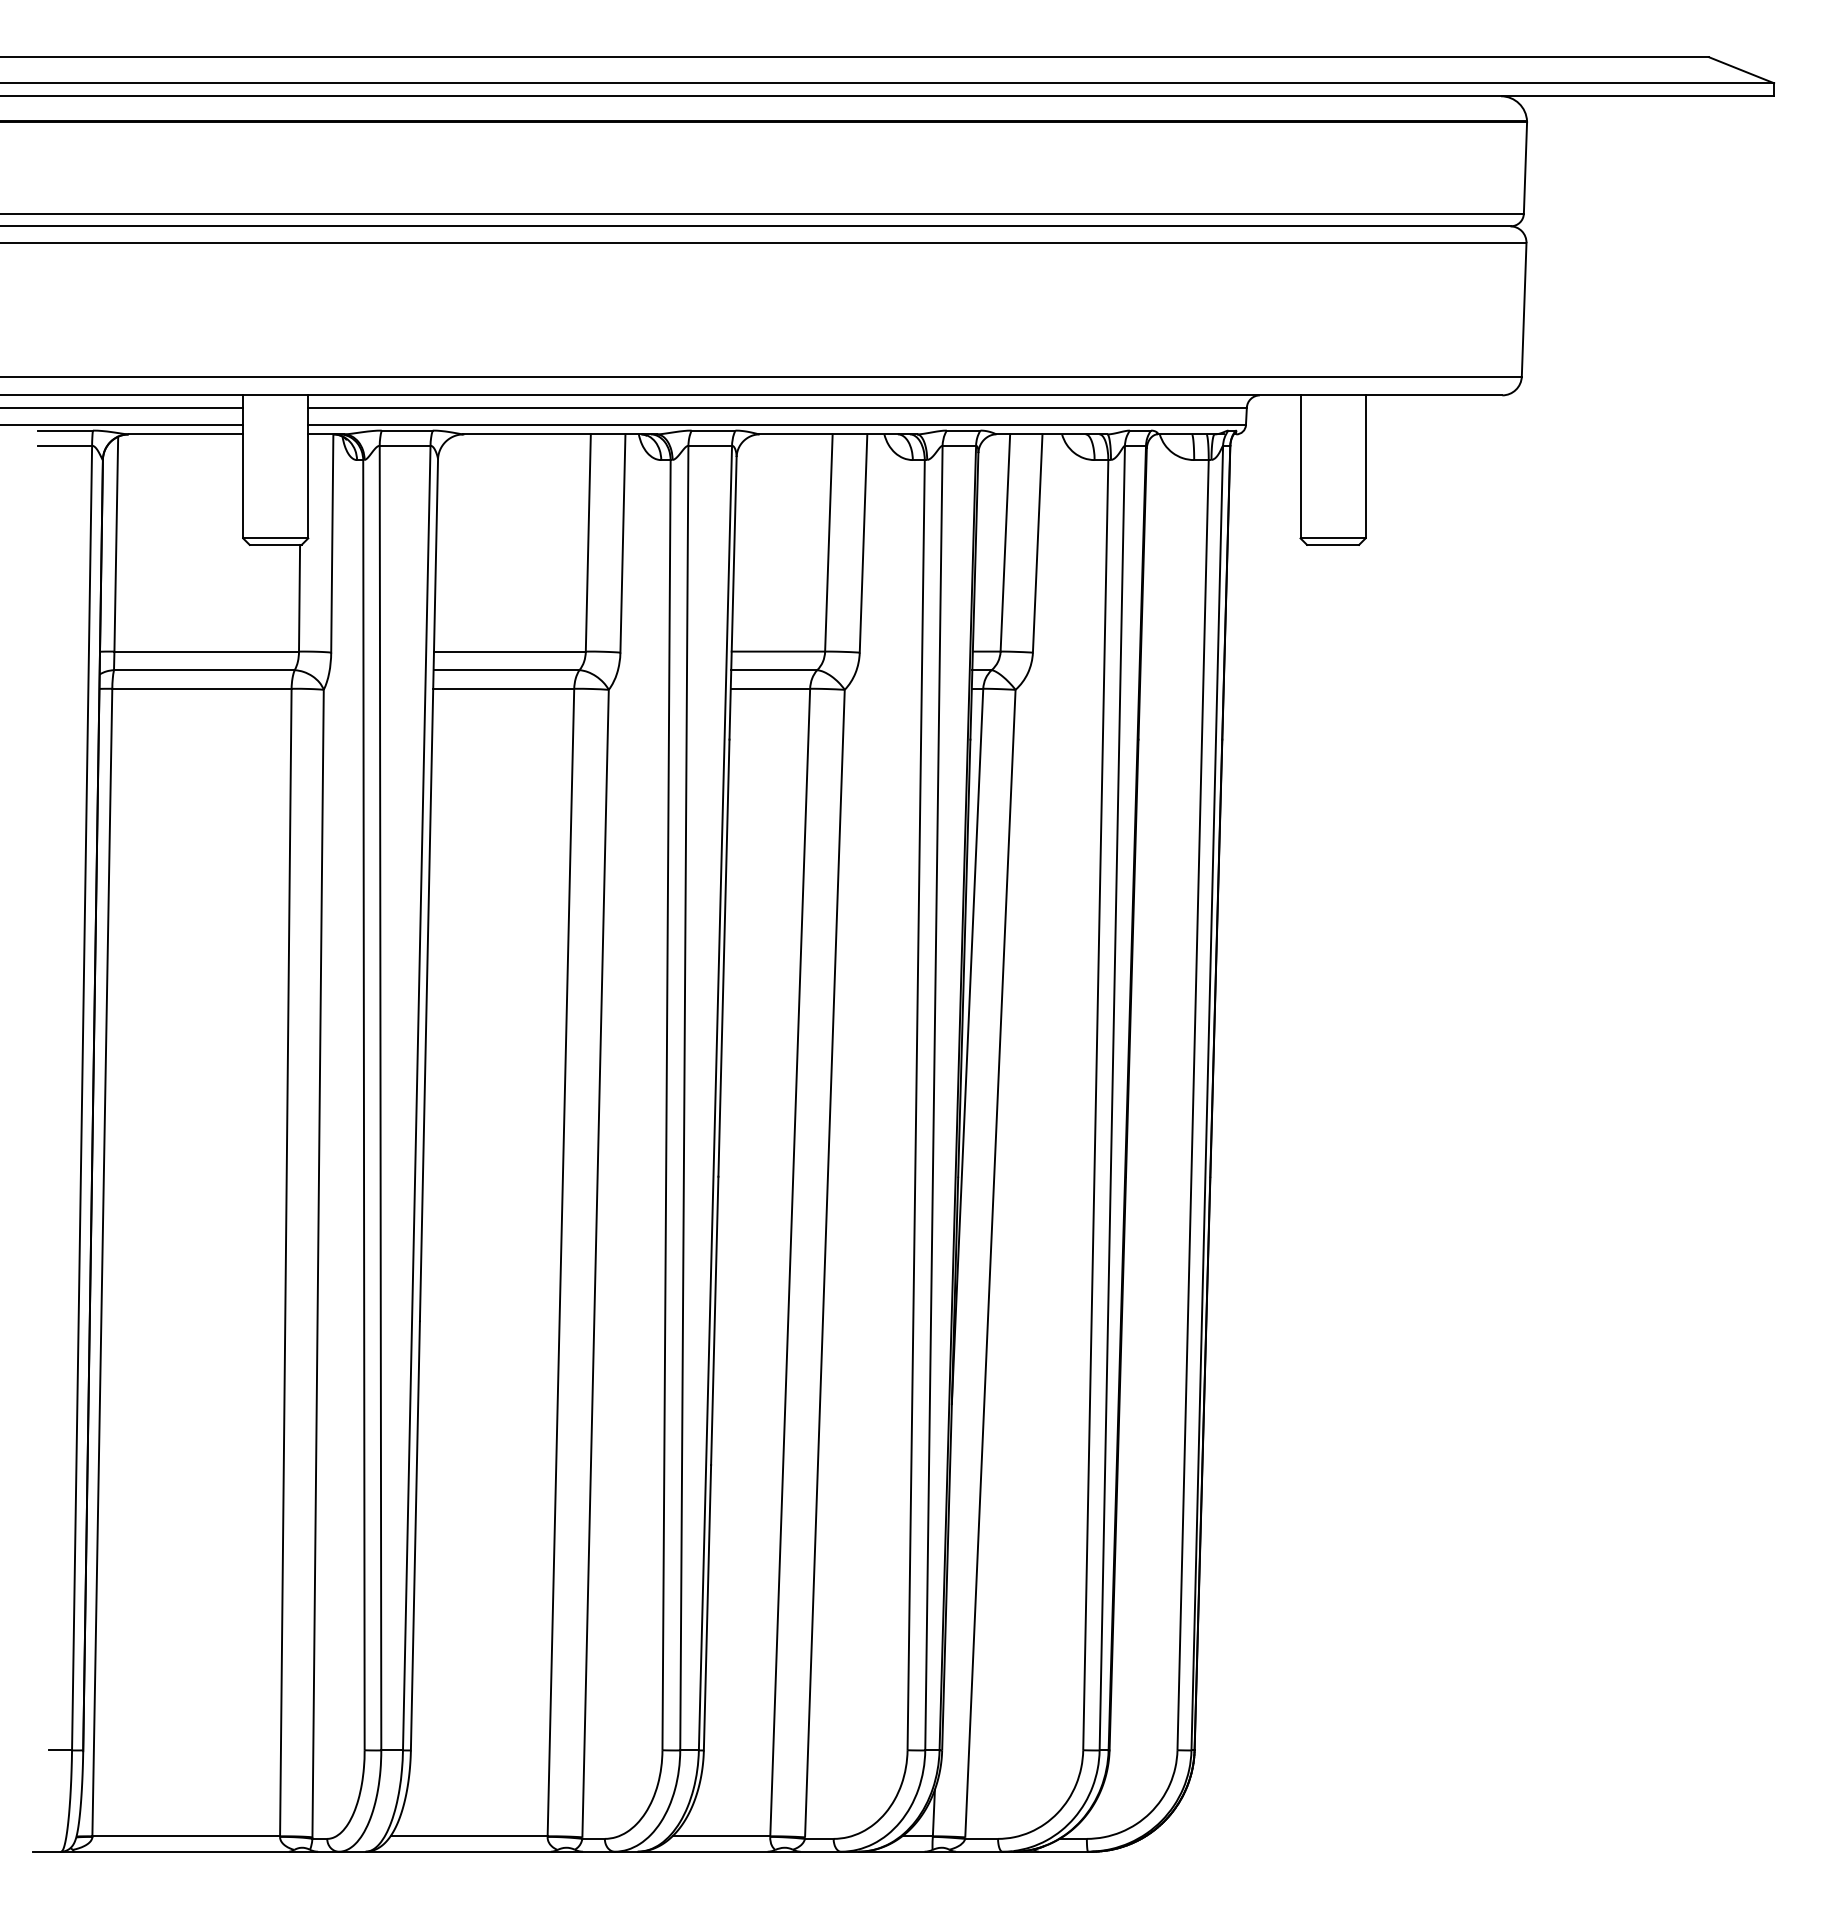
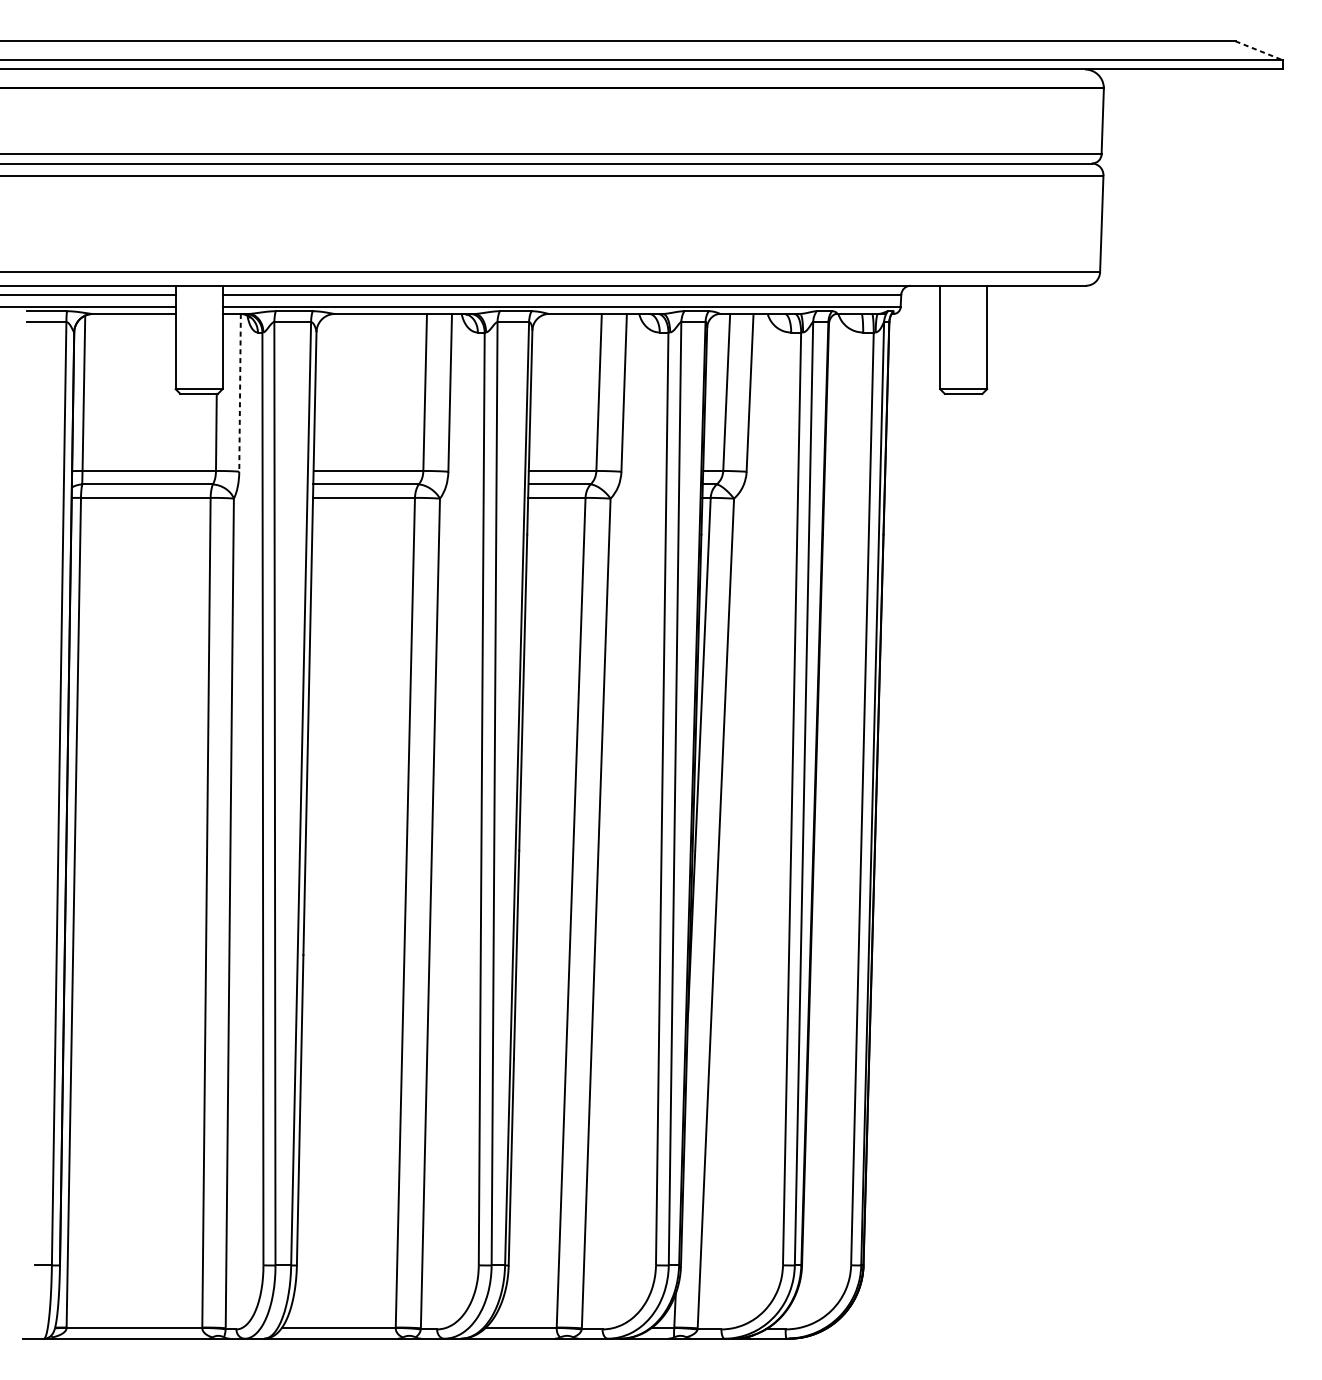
line: (1742, 70) -> (1259, 50), solid -> dashed
line: (332, 544) -> (240, 393), solid -> dashed

